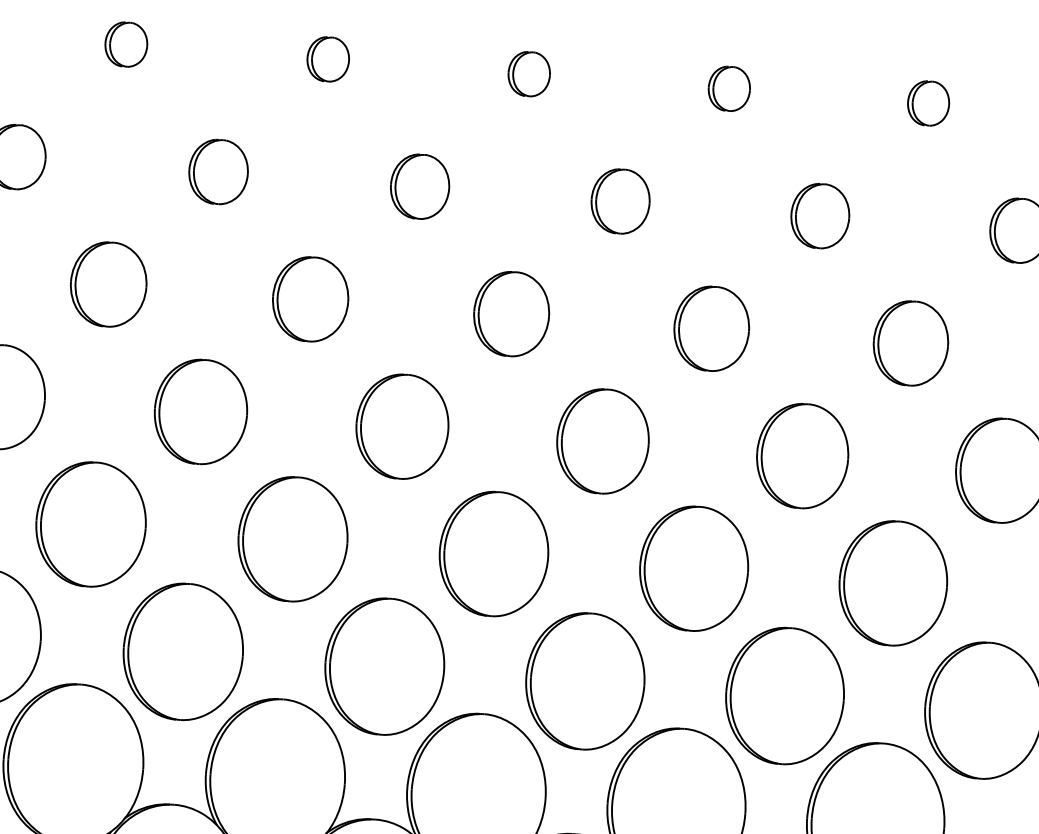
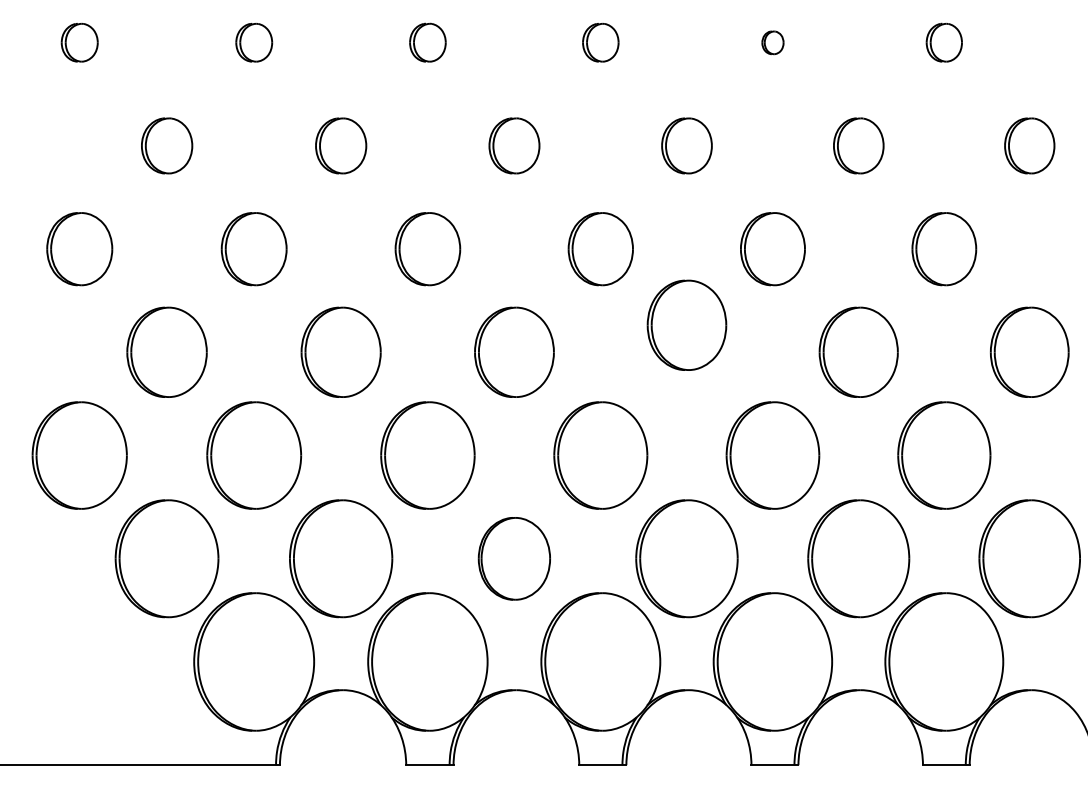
part: (728, 88) -> (772, 42), size x0.6
part: (602, 440) -> (686, 324), moved
part: (384, 666) -> (514, 558), size x0.7

